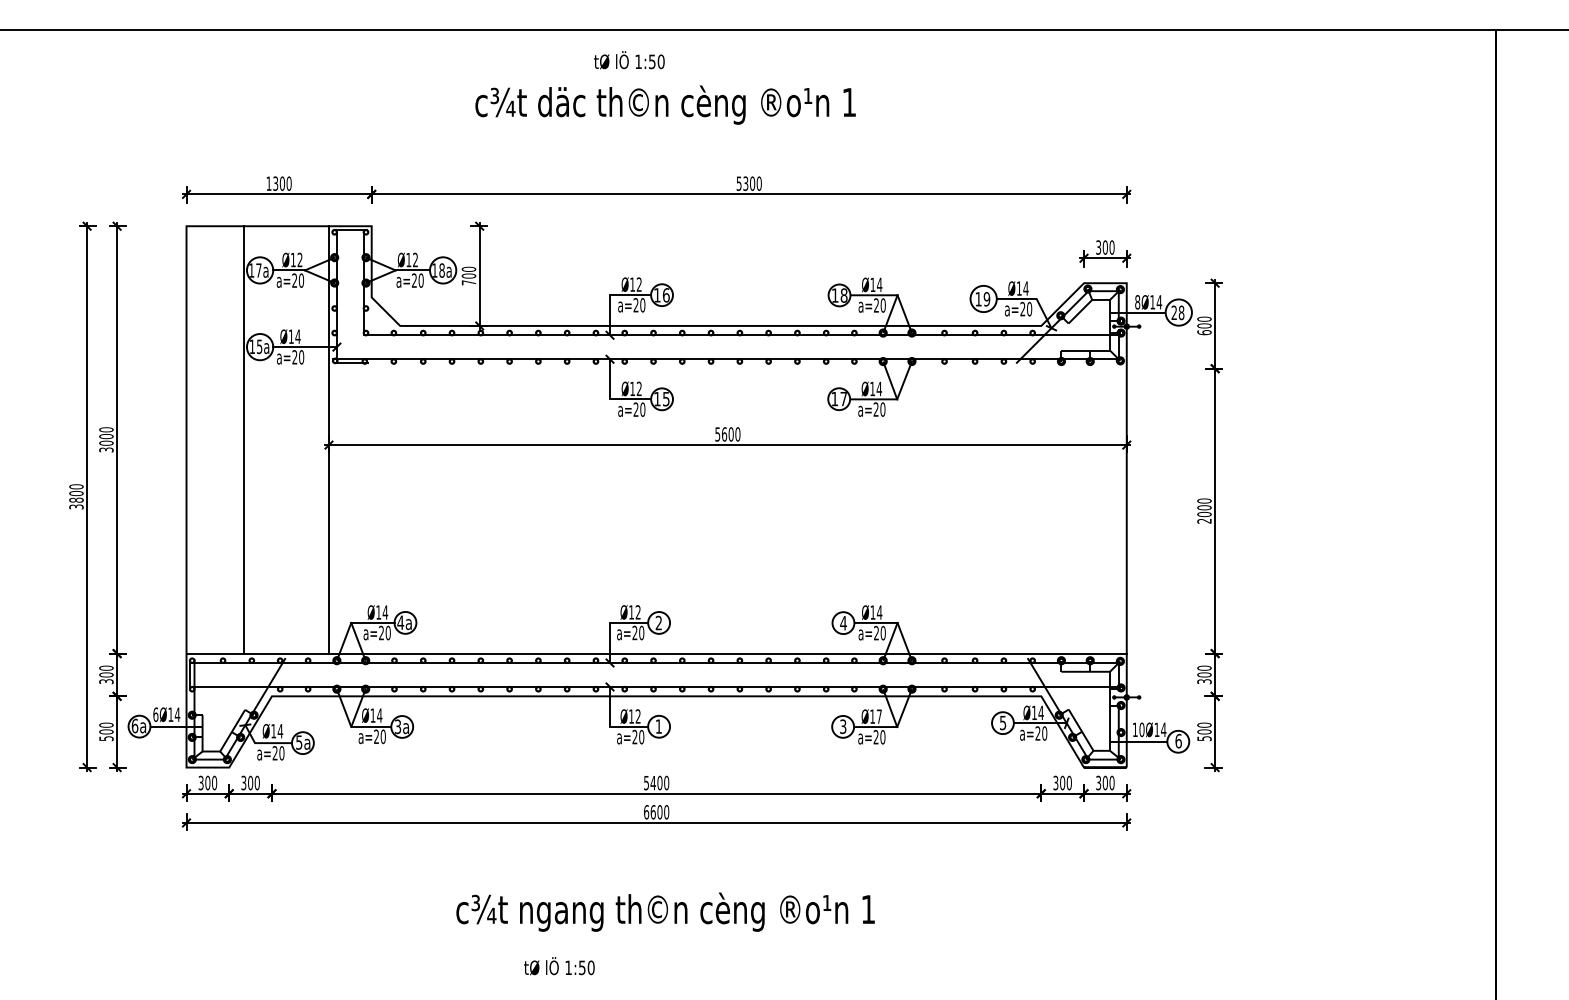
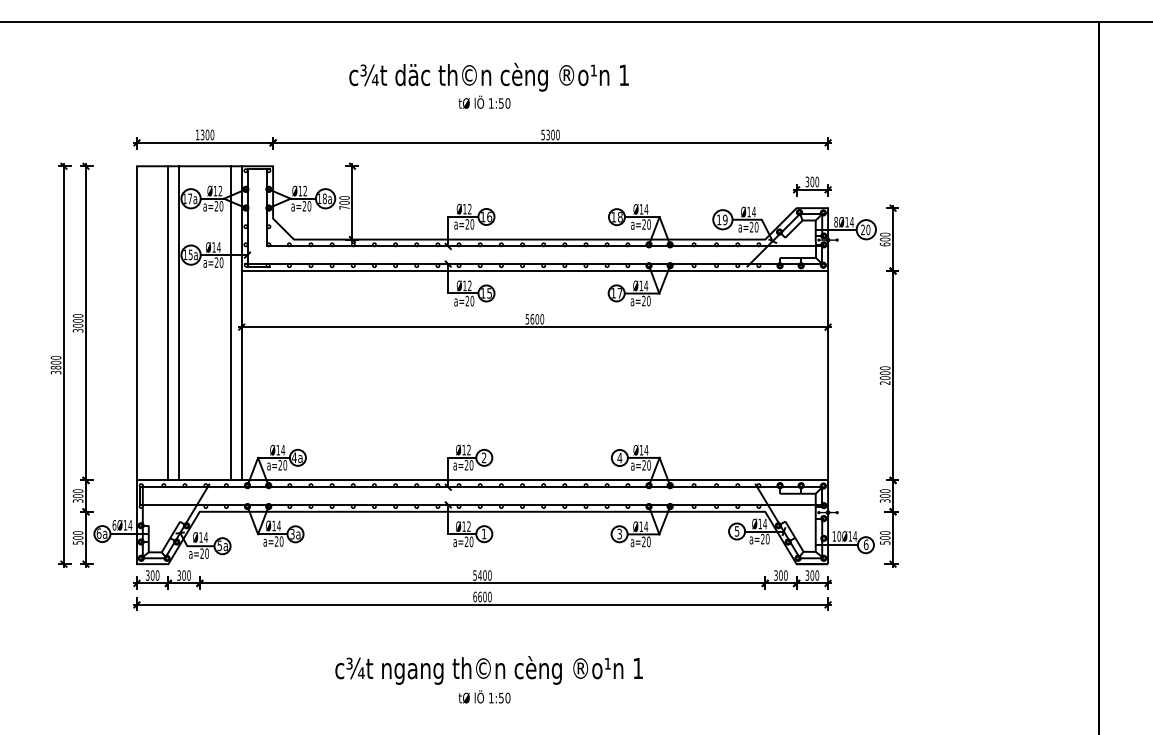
text: (629, 60) -> (484, 102), moved
text: (1181, 312) -> (868, 229), 28 -> 20
line: (727, 368) -> (534, 270), added
line: (229, 439) -> (168, 323), added
line: (314, 439) -> (231, 323), added
text: (879, 716) -> (646, 526), Ø17 -> Ø14
text: (559, 966) -> (484, 697), moved

